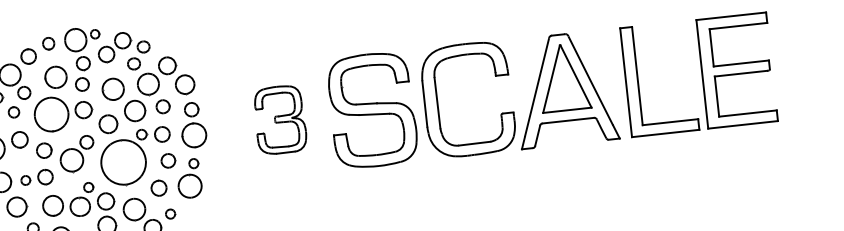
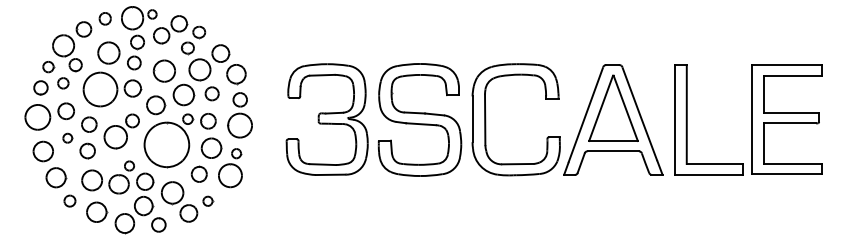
part: (279, 119) -> (326, 119), size x1.67
part: (168, 160) -> (211, 147), size x1.43
part: (25, 179) -> (67, 137), moved

